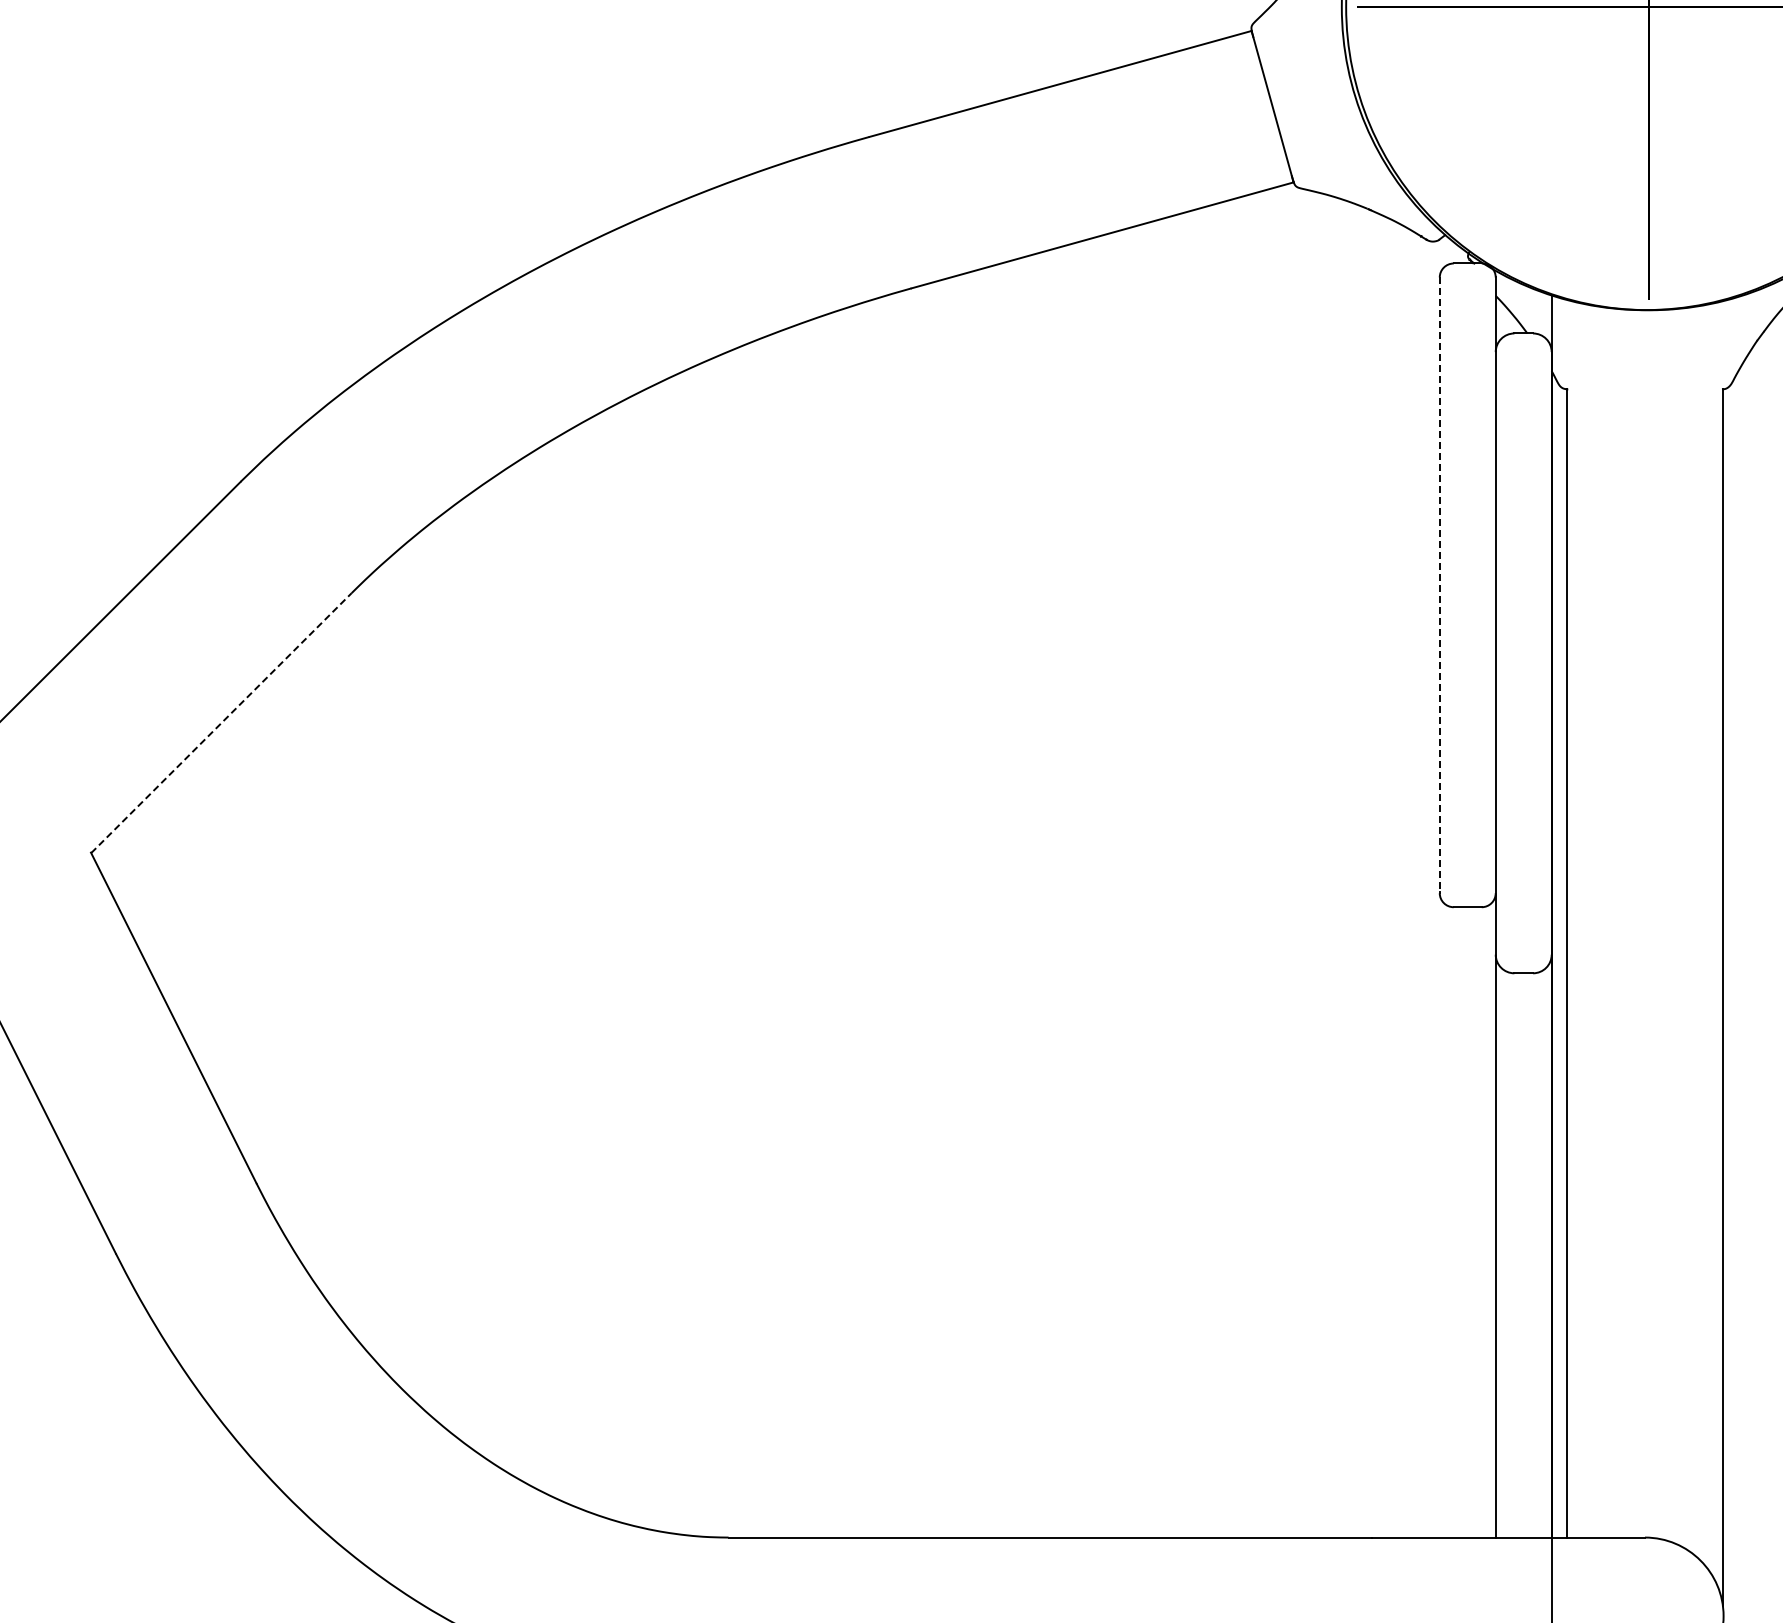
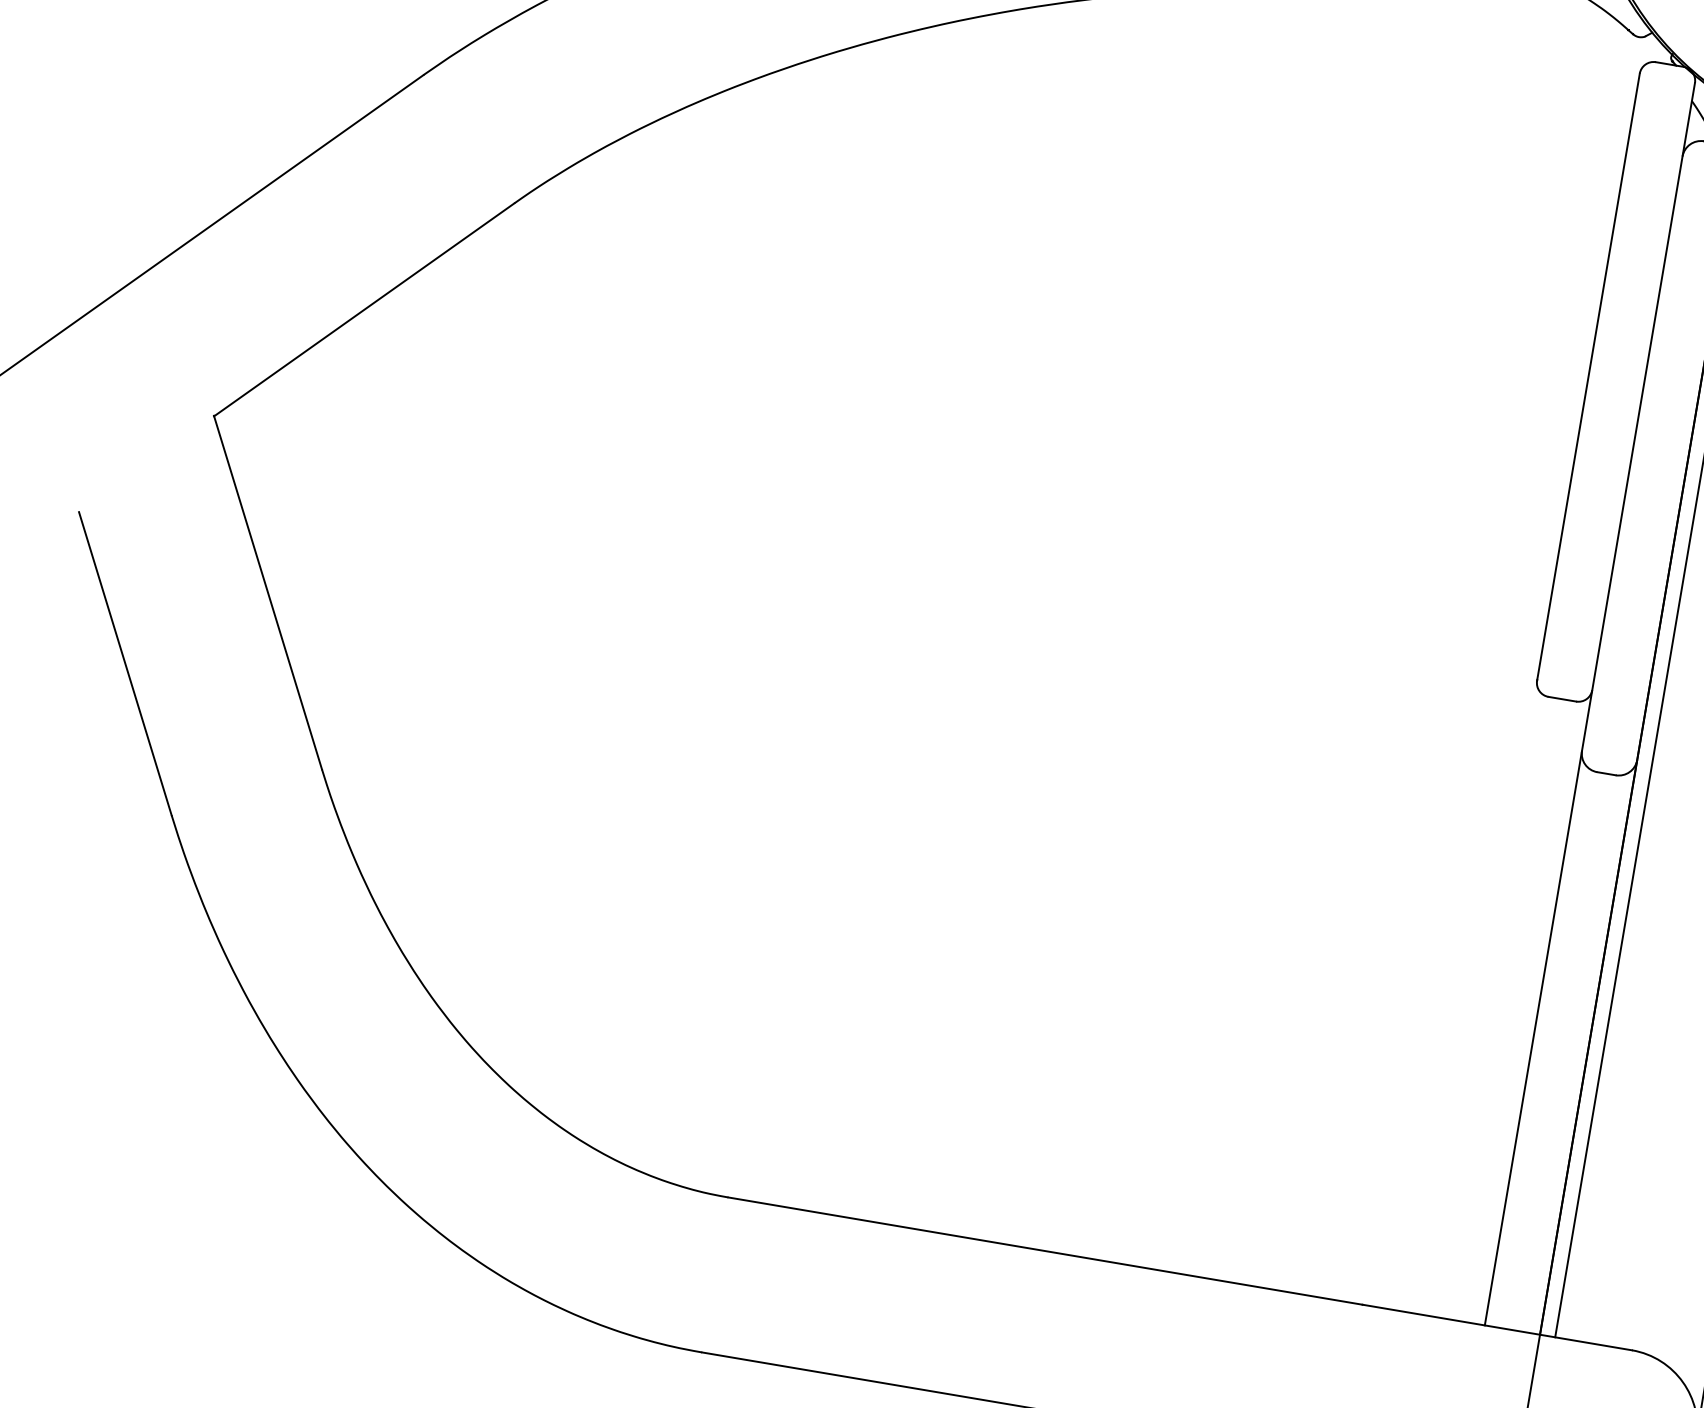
line: (1439, 585) -> (1588, 377), dashed -> solid
line: (221, 723) -> (364, 310), dashed -> solid

